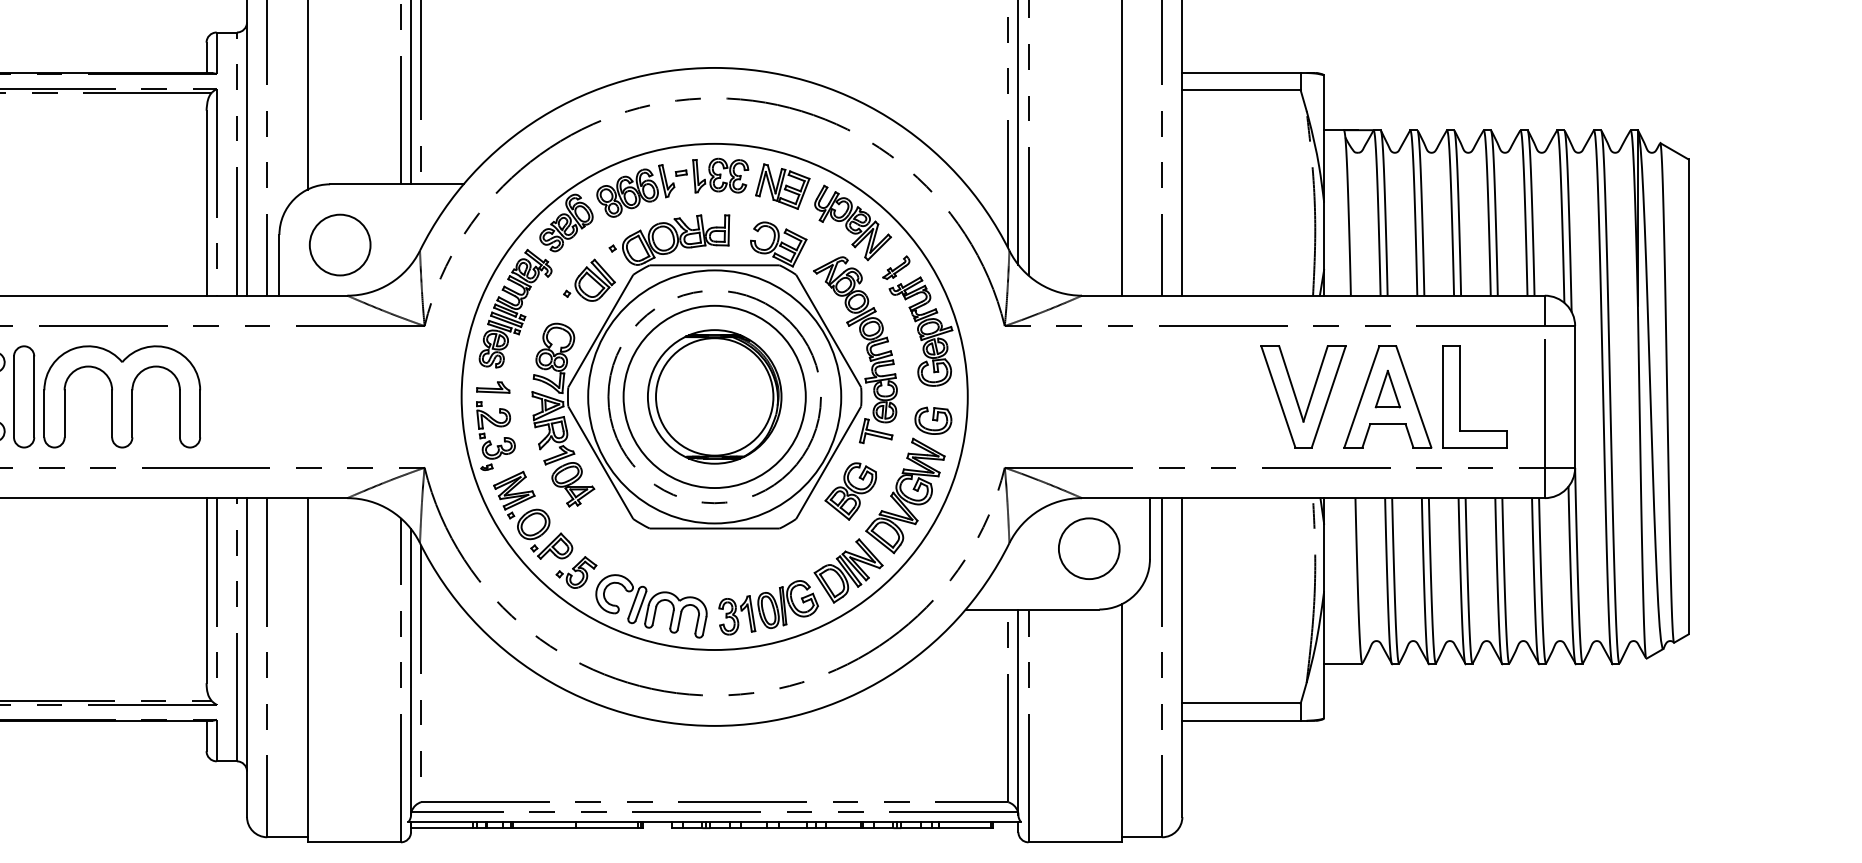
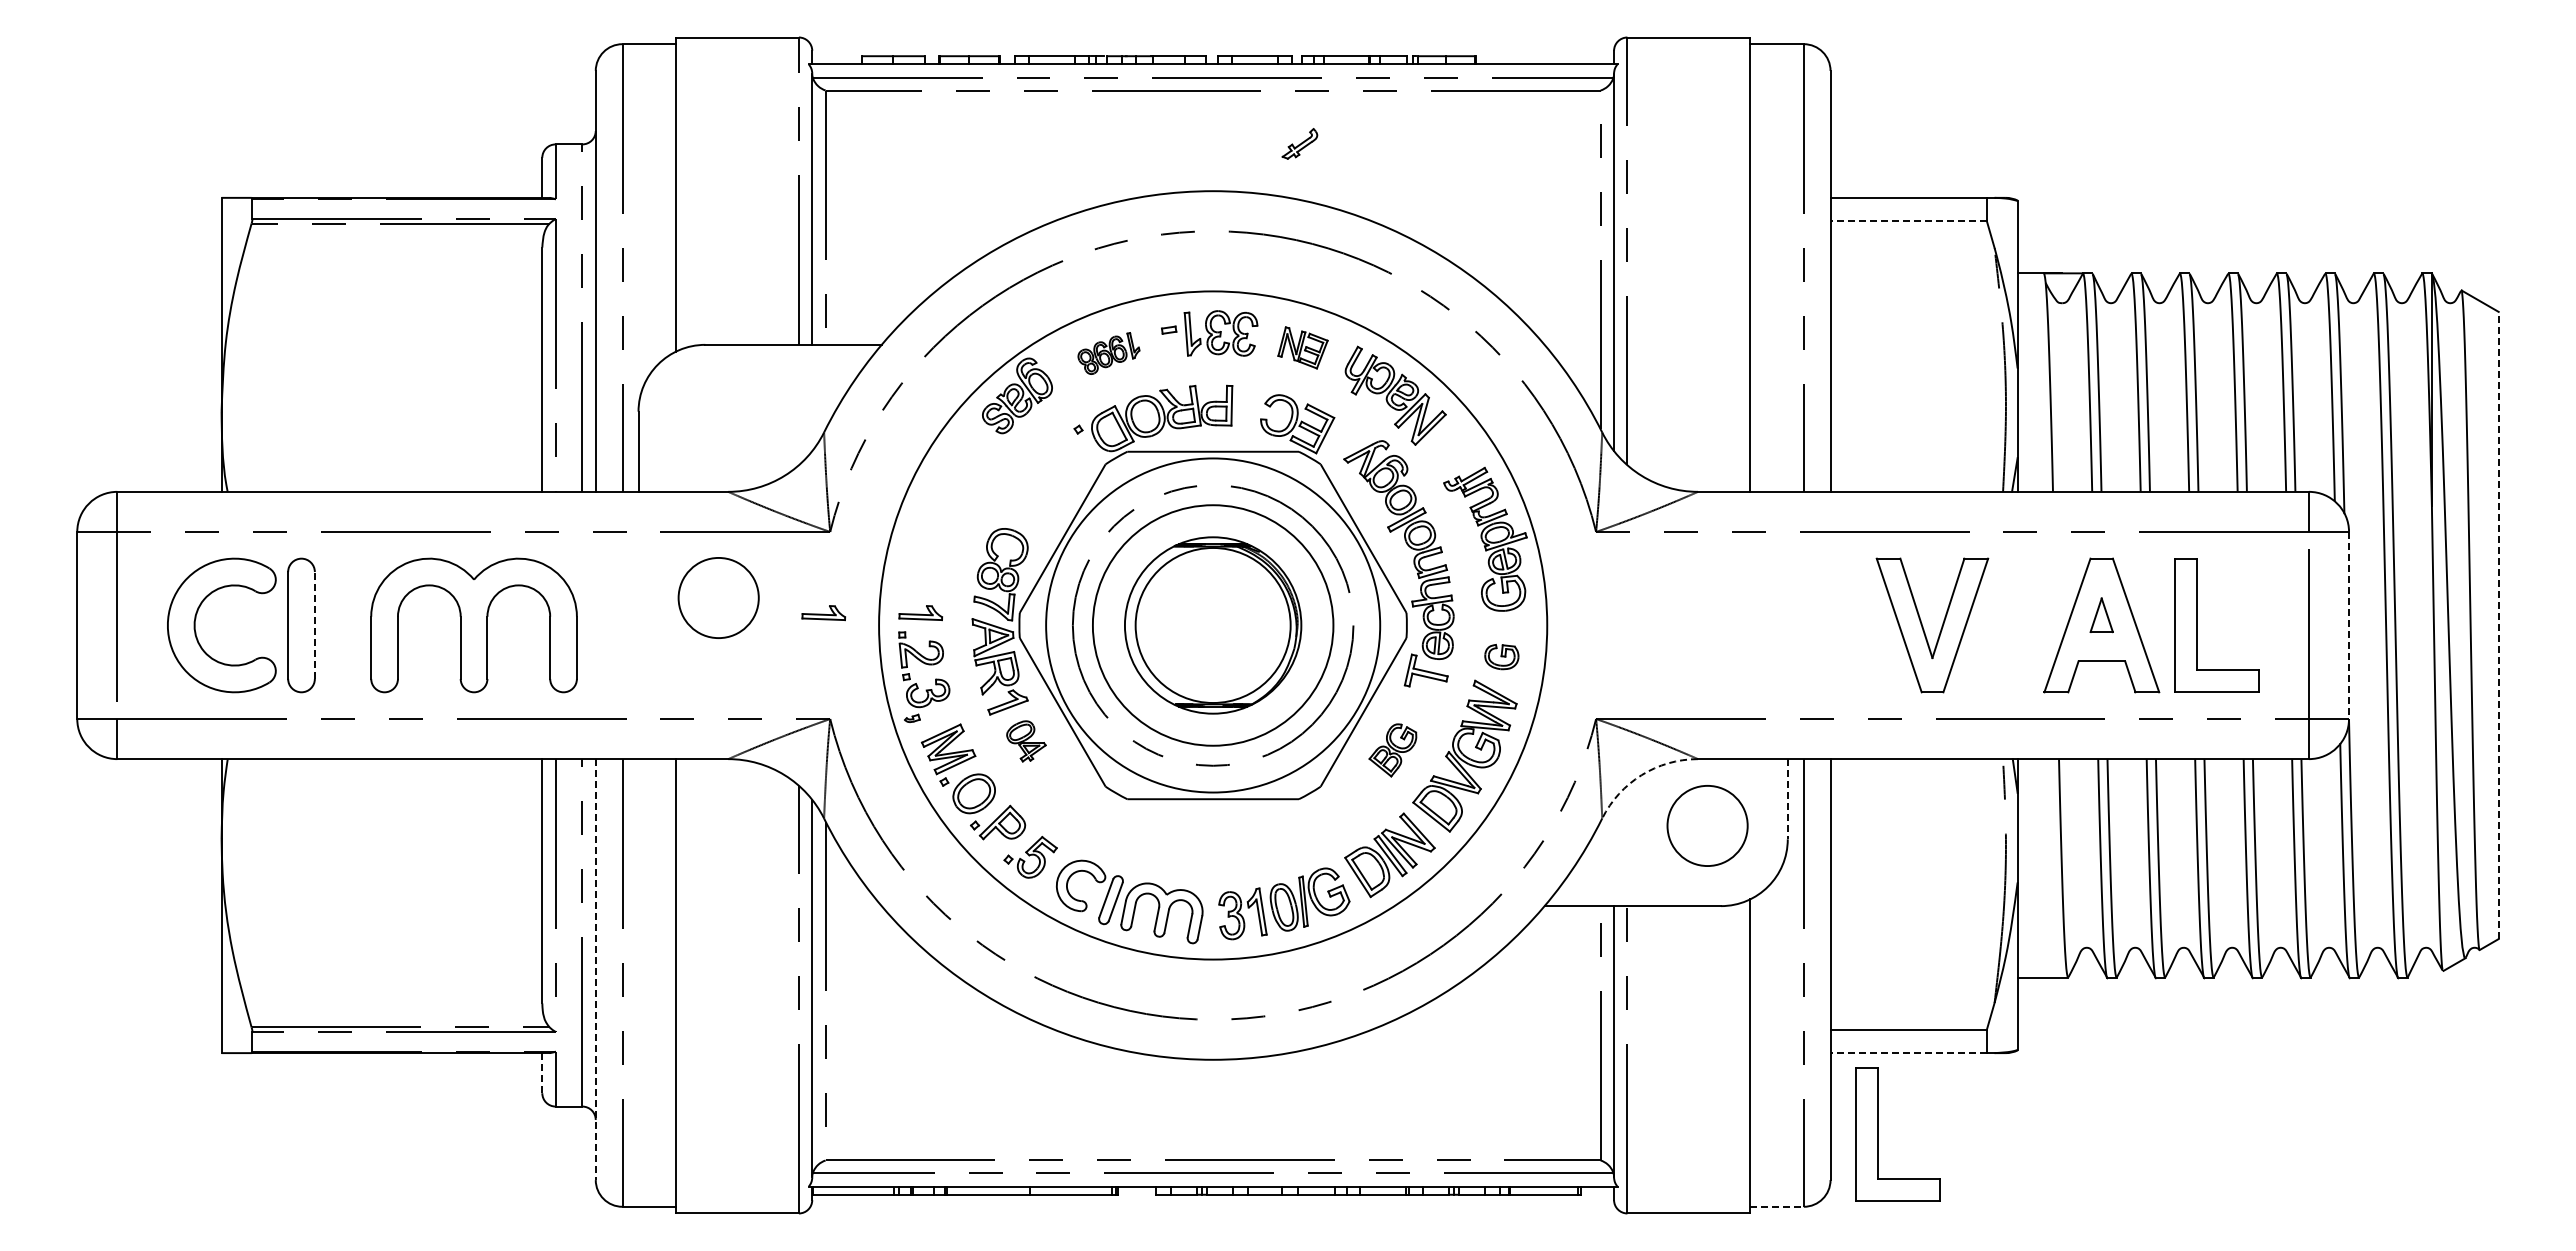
line: (1241, 90) -> (1908, 220), solid -> dashed
part: (782, 186) -> (1302, 347), size x0.7
part: (635, 190) -> (1108, 353), size x0.6
circle: (340, 244) -> (718, 597), moved
part: (896, 267) -> (1299, 143), moved
part: (589, 280) -> (1047, 471), removed
part: (515, 308) -> (950, 508), removed
part: (419, 387) -> (823, 613), added
part: (1387, 389) -> (2101, 615), size x0.7
line: (33, 396) -> (314, 625), solid -> dashed
part: (121, 396) -> (473, 625), moved
line: (1575, 396) -> (2349, 625), solid -> dashed
line: (1688, 396) -> (2498, 625), solid -> dashed
part: (1297, 399) -> (1924, 629), moved
part: (933, 420) -> (1501, 656), size x0.7
part: (573, 484) -> (1026, 741), size x0.7
part: (850, 491) -> (1392, 750), size x0.7
arc: (1039, 510) -> (1641, 775), solid -> dashed
line: (1149, 528) -> (1787, 799), solid -> dashed
line: (246, 658) -> (595, 970), solid -> dashed
line: (1241, 721) -> (1908, 1053), solid -> dashed
line: (206, 735) -> (542, 1072), solid -> dashed
part: (1218, 782) -> (1878, 1134), added
line: (1142, 837) -> (1777, 1206), solid -> dashed

